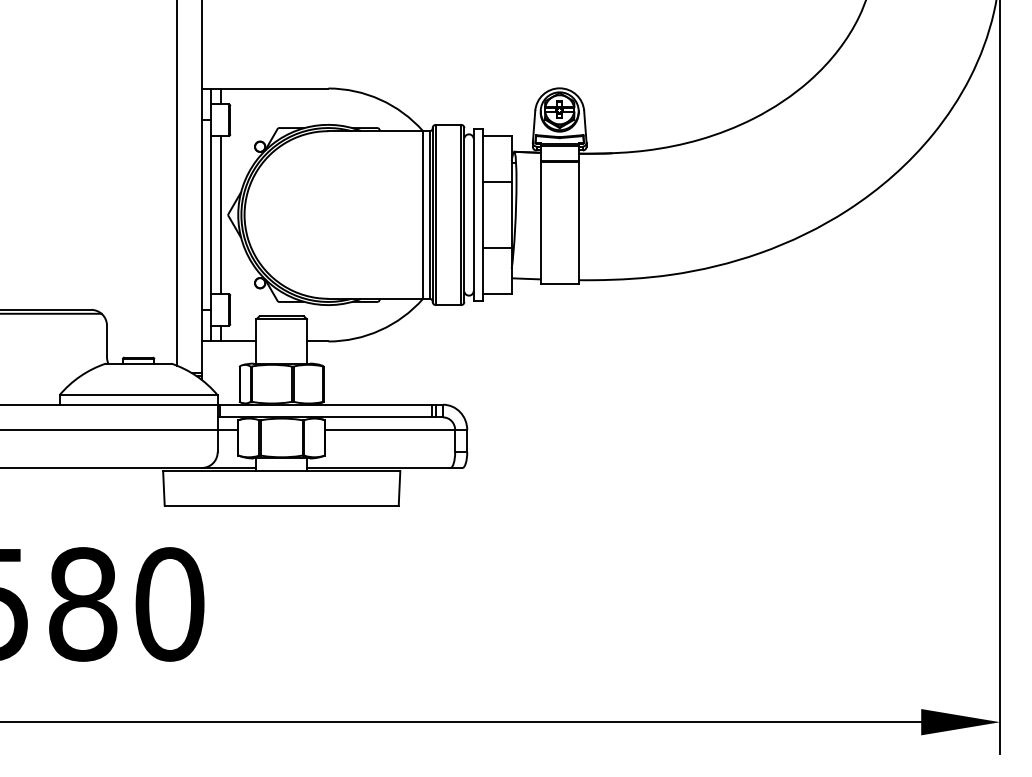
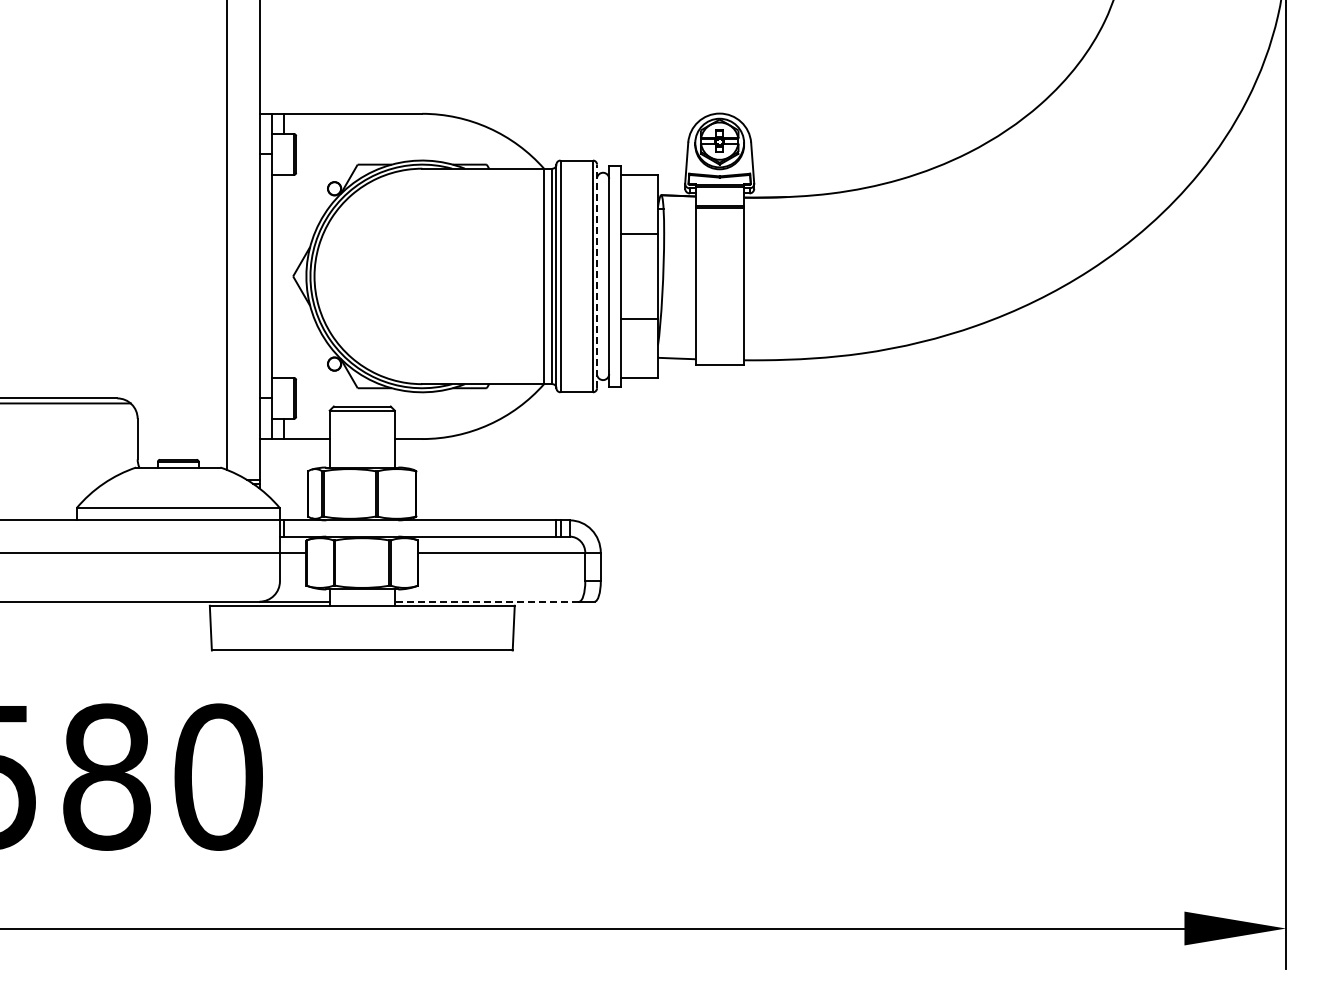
line: (221, 215) -> (284, 276), removed
line: (464, 215) -> (597, 276), solid -> dashed
line: (378, 467) -> (486, 601), solid -> dashed

